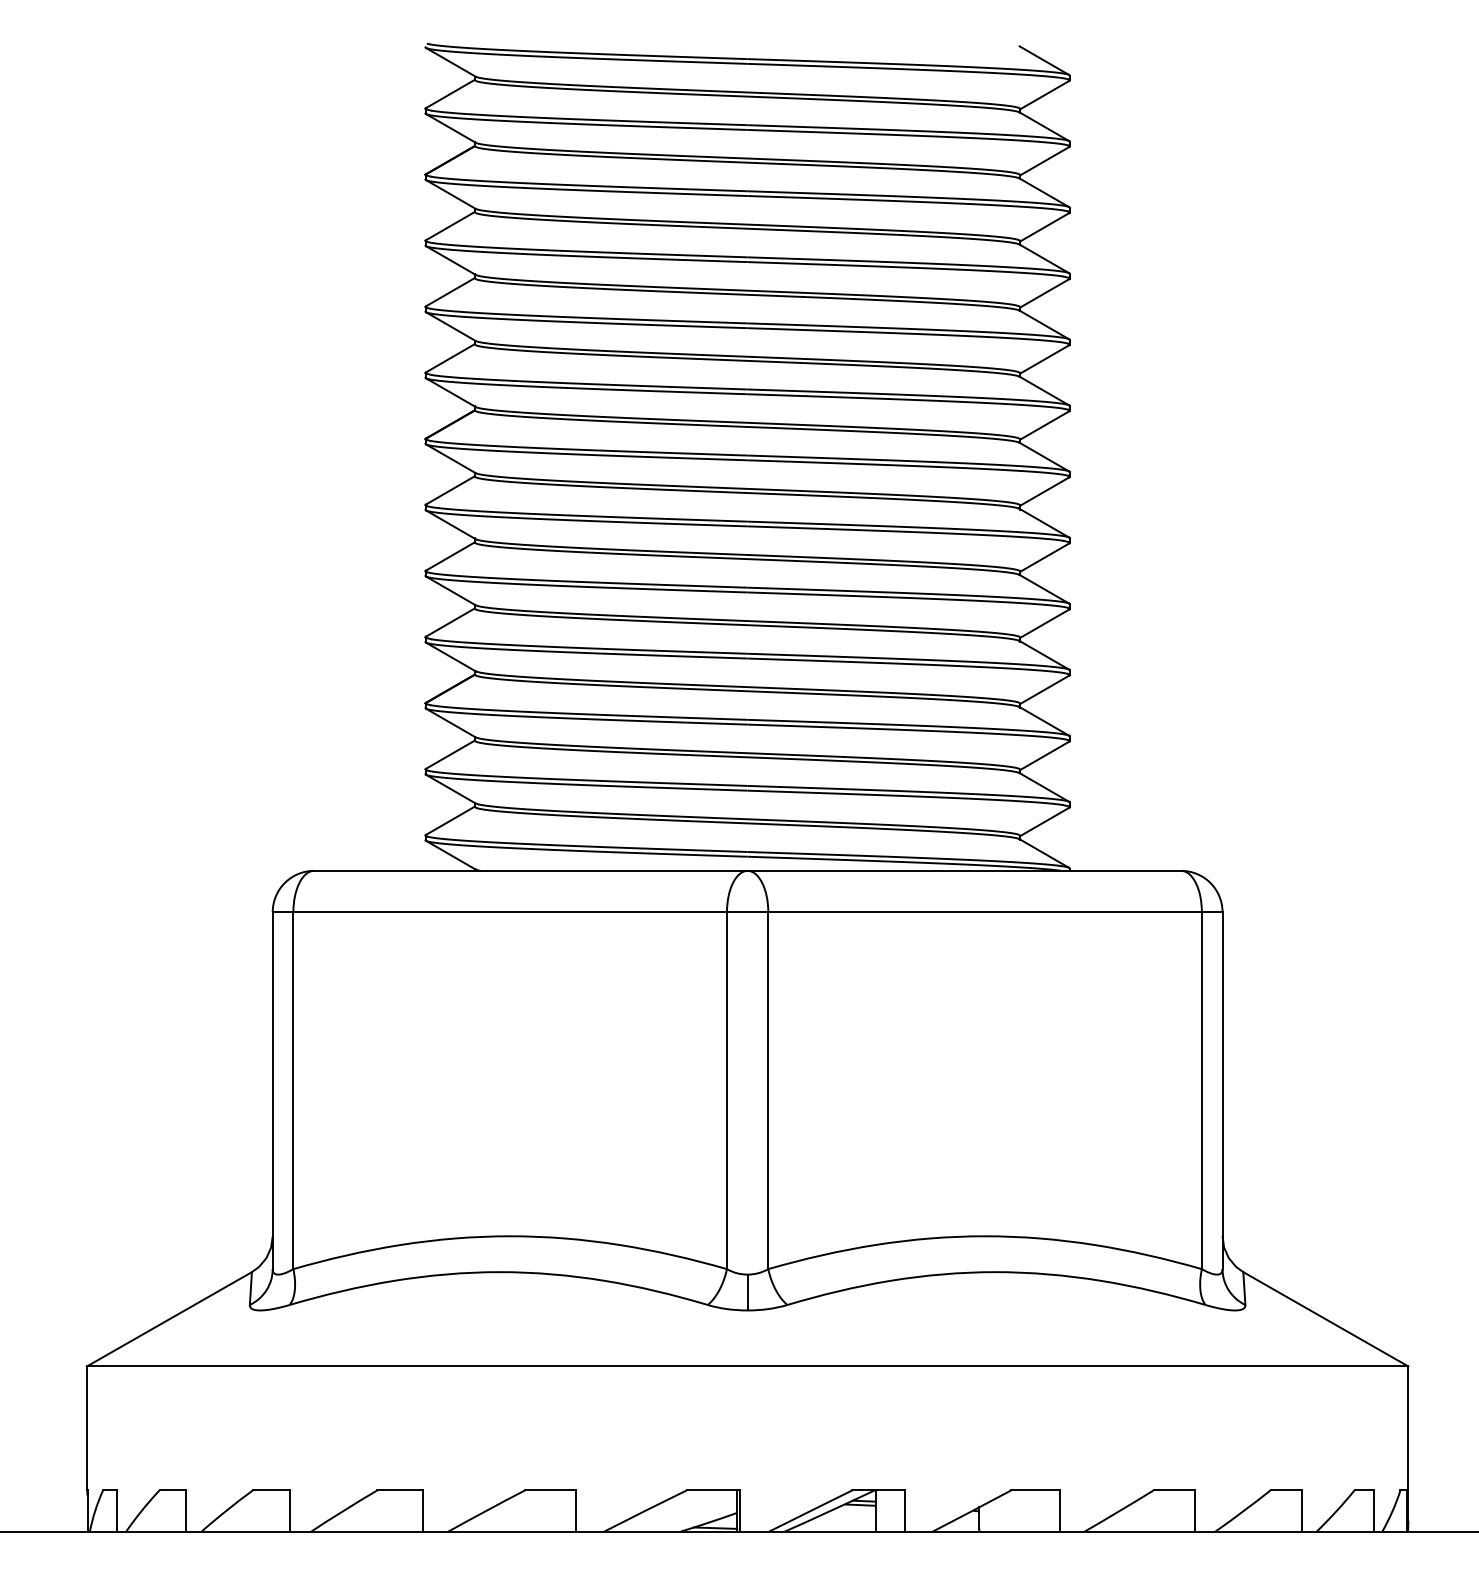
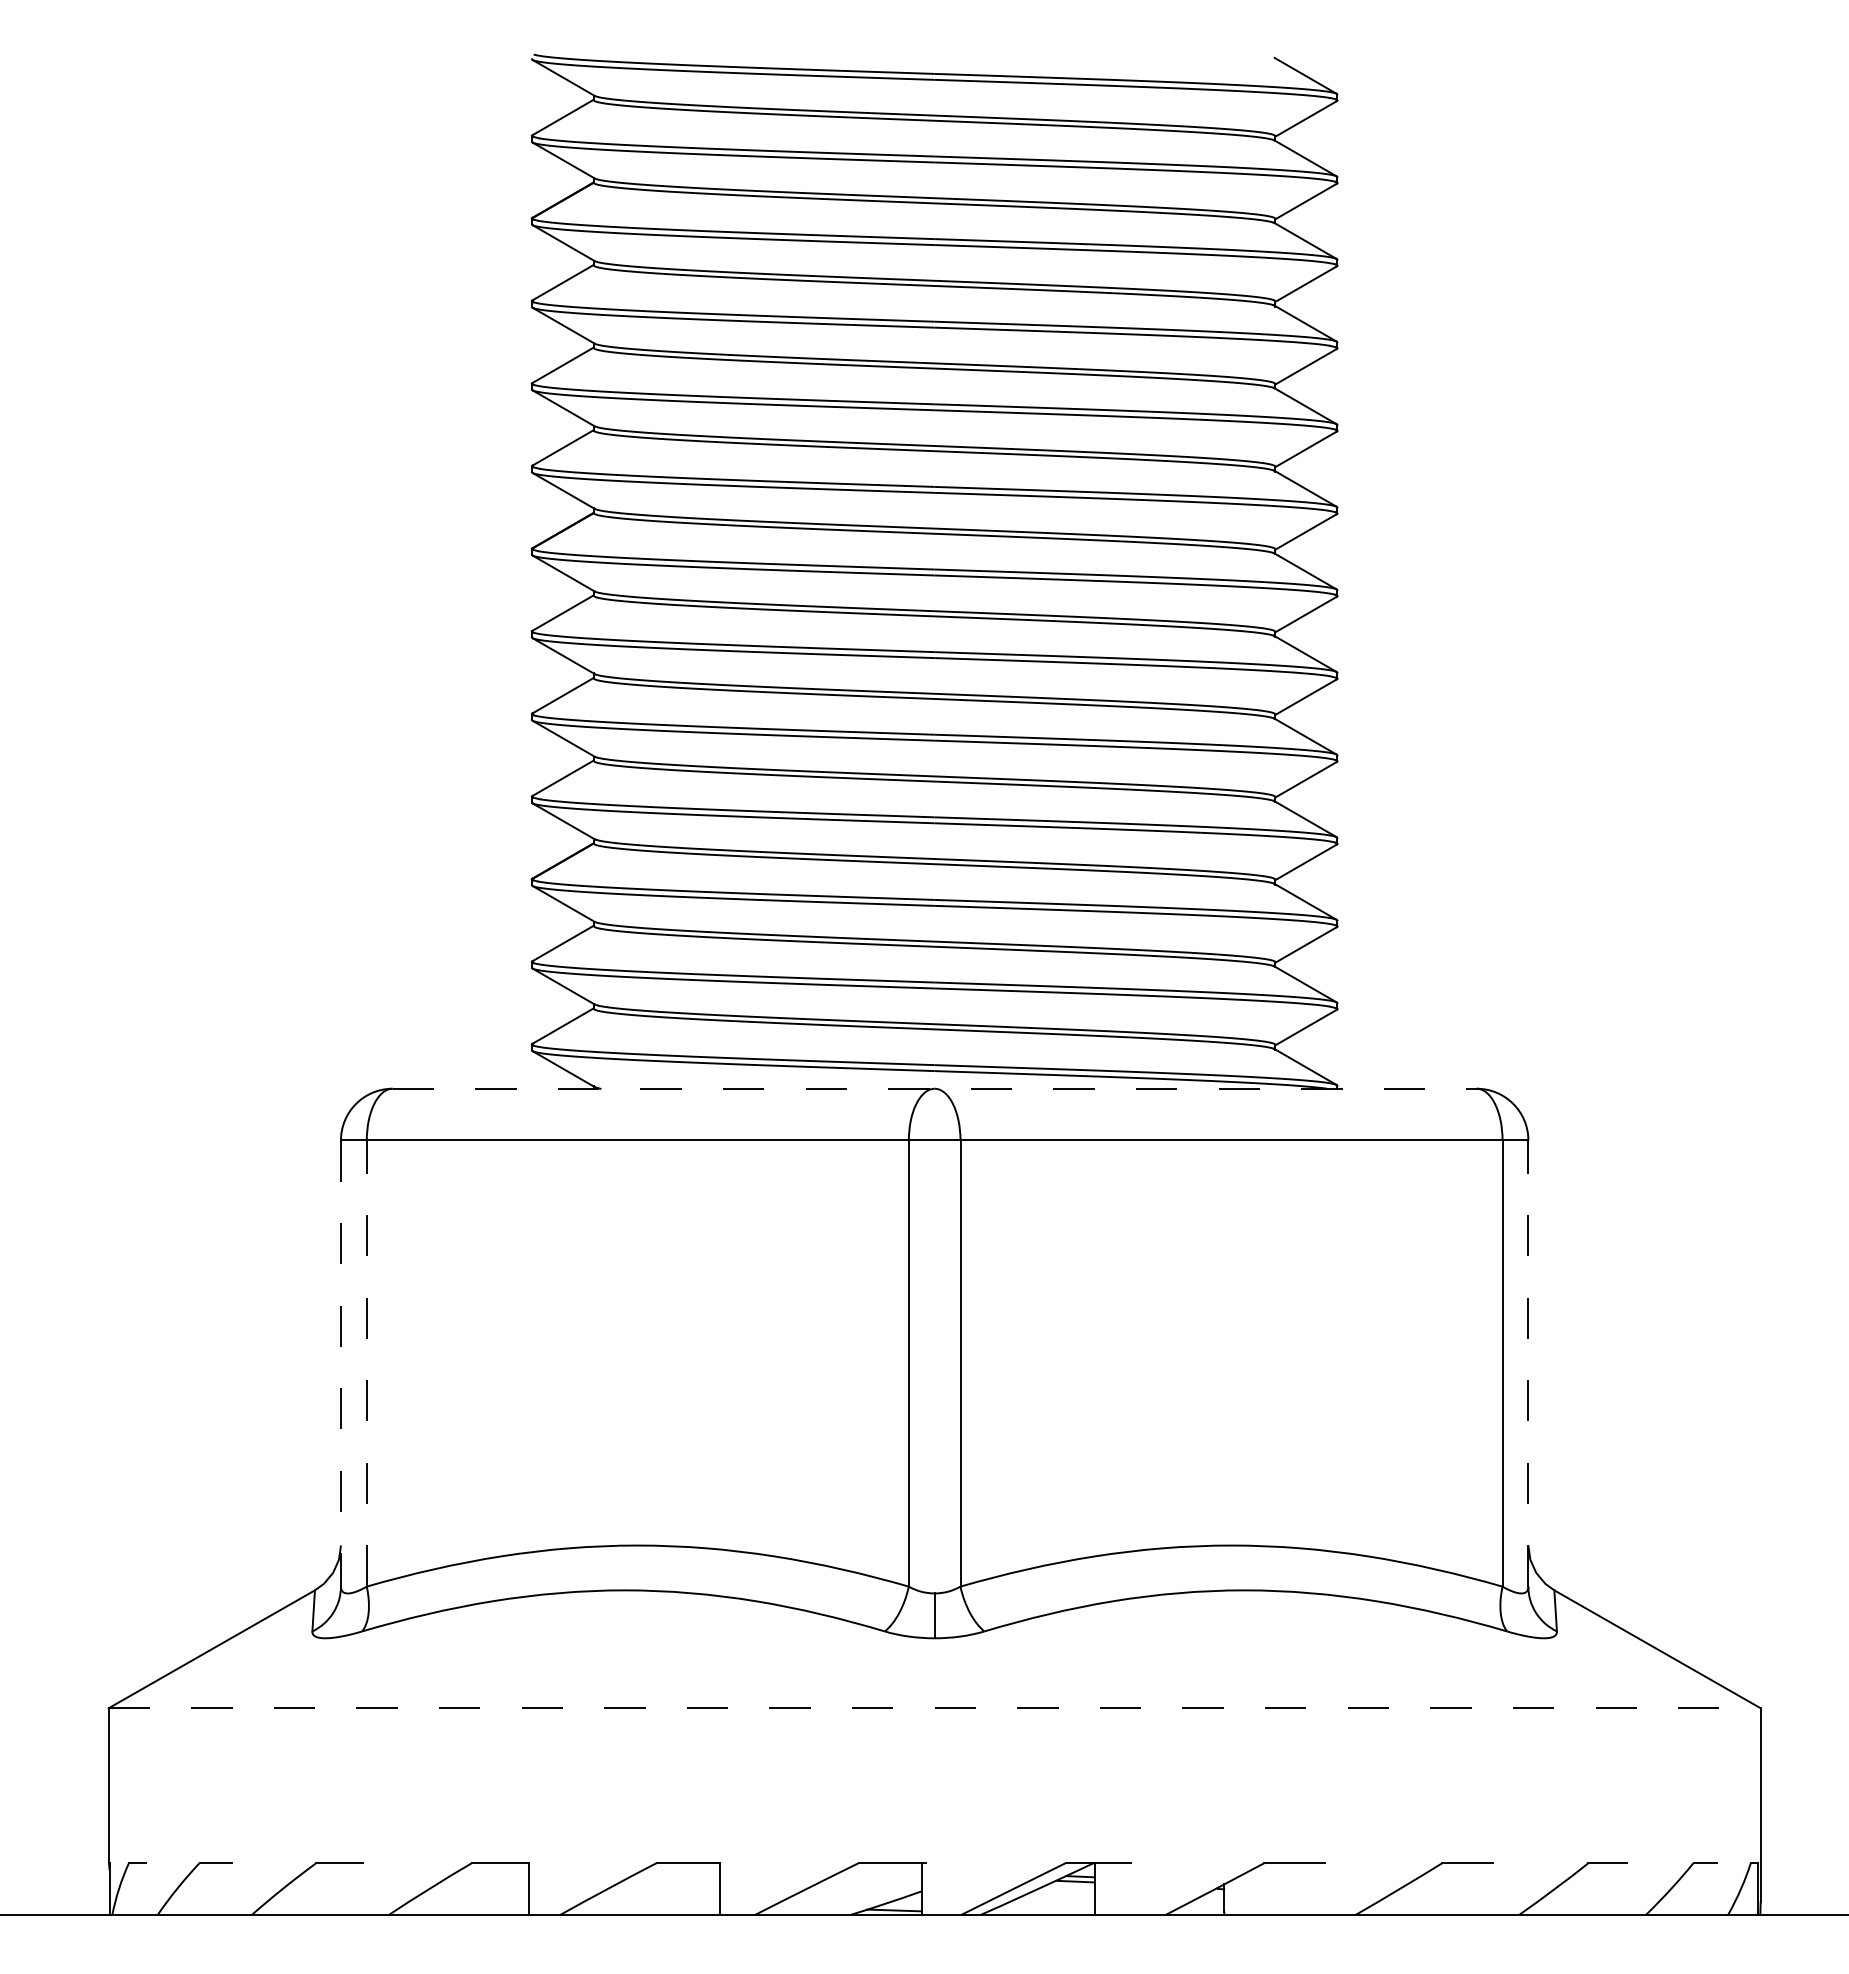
line: (748, 870) -> (935, 1088), solid -> dashed
line: (293, 1090) -> (366, 1363), solid -> dashed
line: (1222, 1090) -> (1528, 1363), solid -> dashed
line: (272, 1091) -> (340, 1364), solid -> dashed
line: (748, 1366) -> (935, 1708), solid -> dashed
line: (117, 1510) -> (146, 1888), removed
line: (185, 1510) -> (232, 1888), removed
line: (289, 1510) -> (362, 1888), removed
line: (740, 1510) -> (925, 1888), removed
line: (905, 1510) -> (1131, 1888), removed
line: (1059, 1510) -> (1324, 1888), removed
line: (1194, 1510) -> (1493, 1888), removed
line: (1301, 1510) -> (1627, 1888), removed
line: (1373, 1510) -> (1717, 1888), removed

